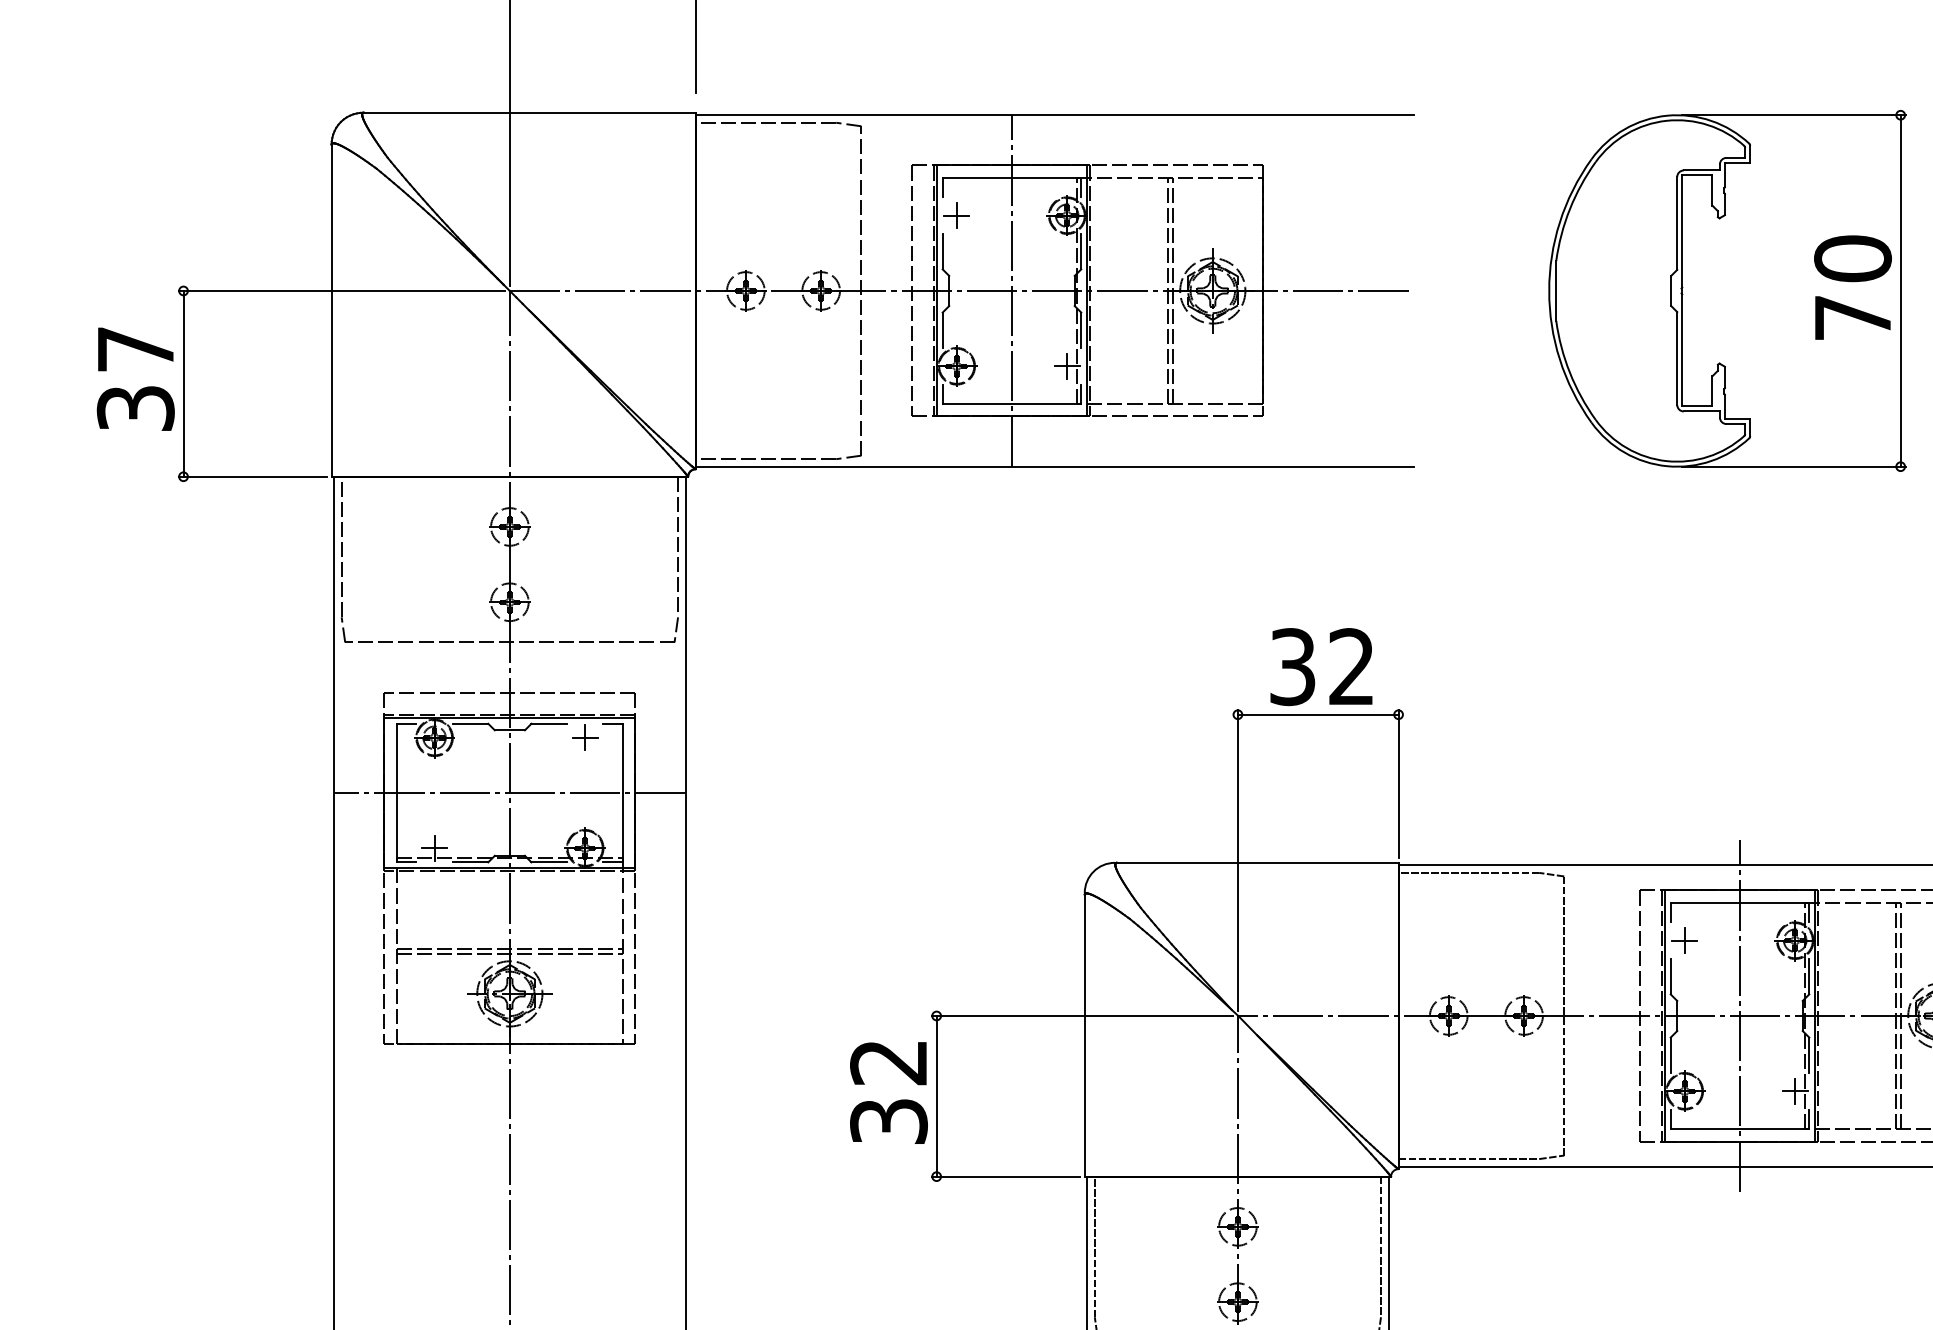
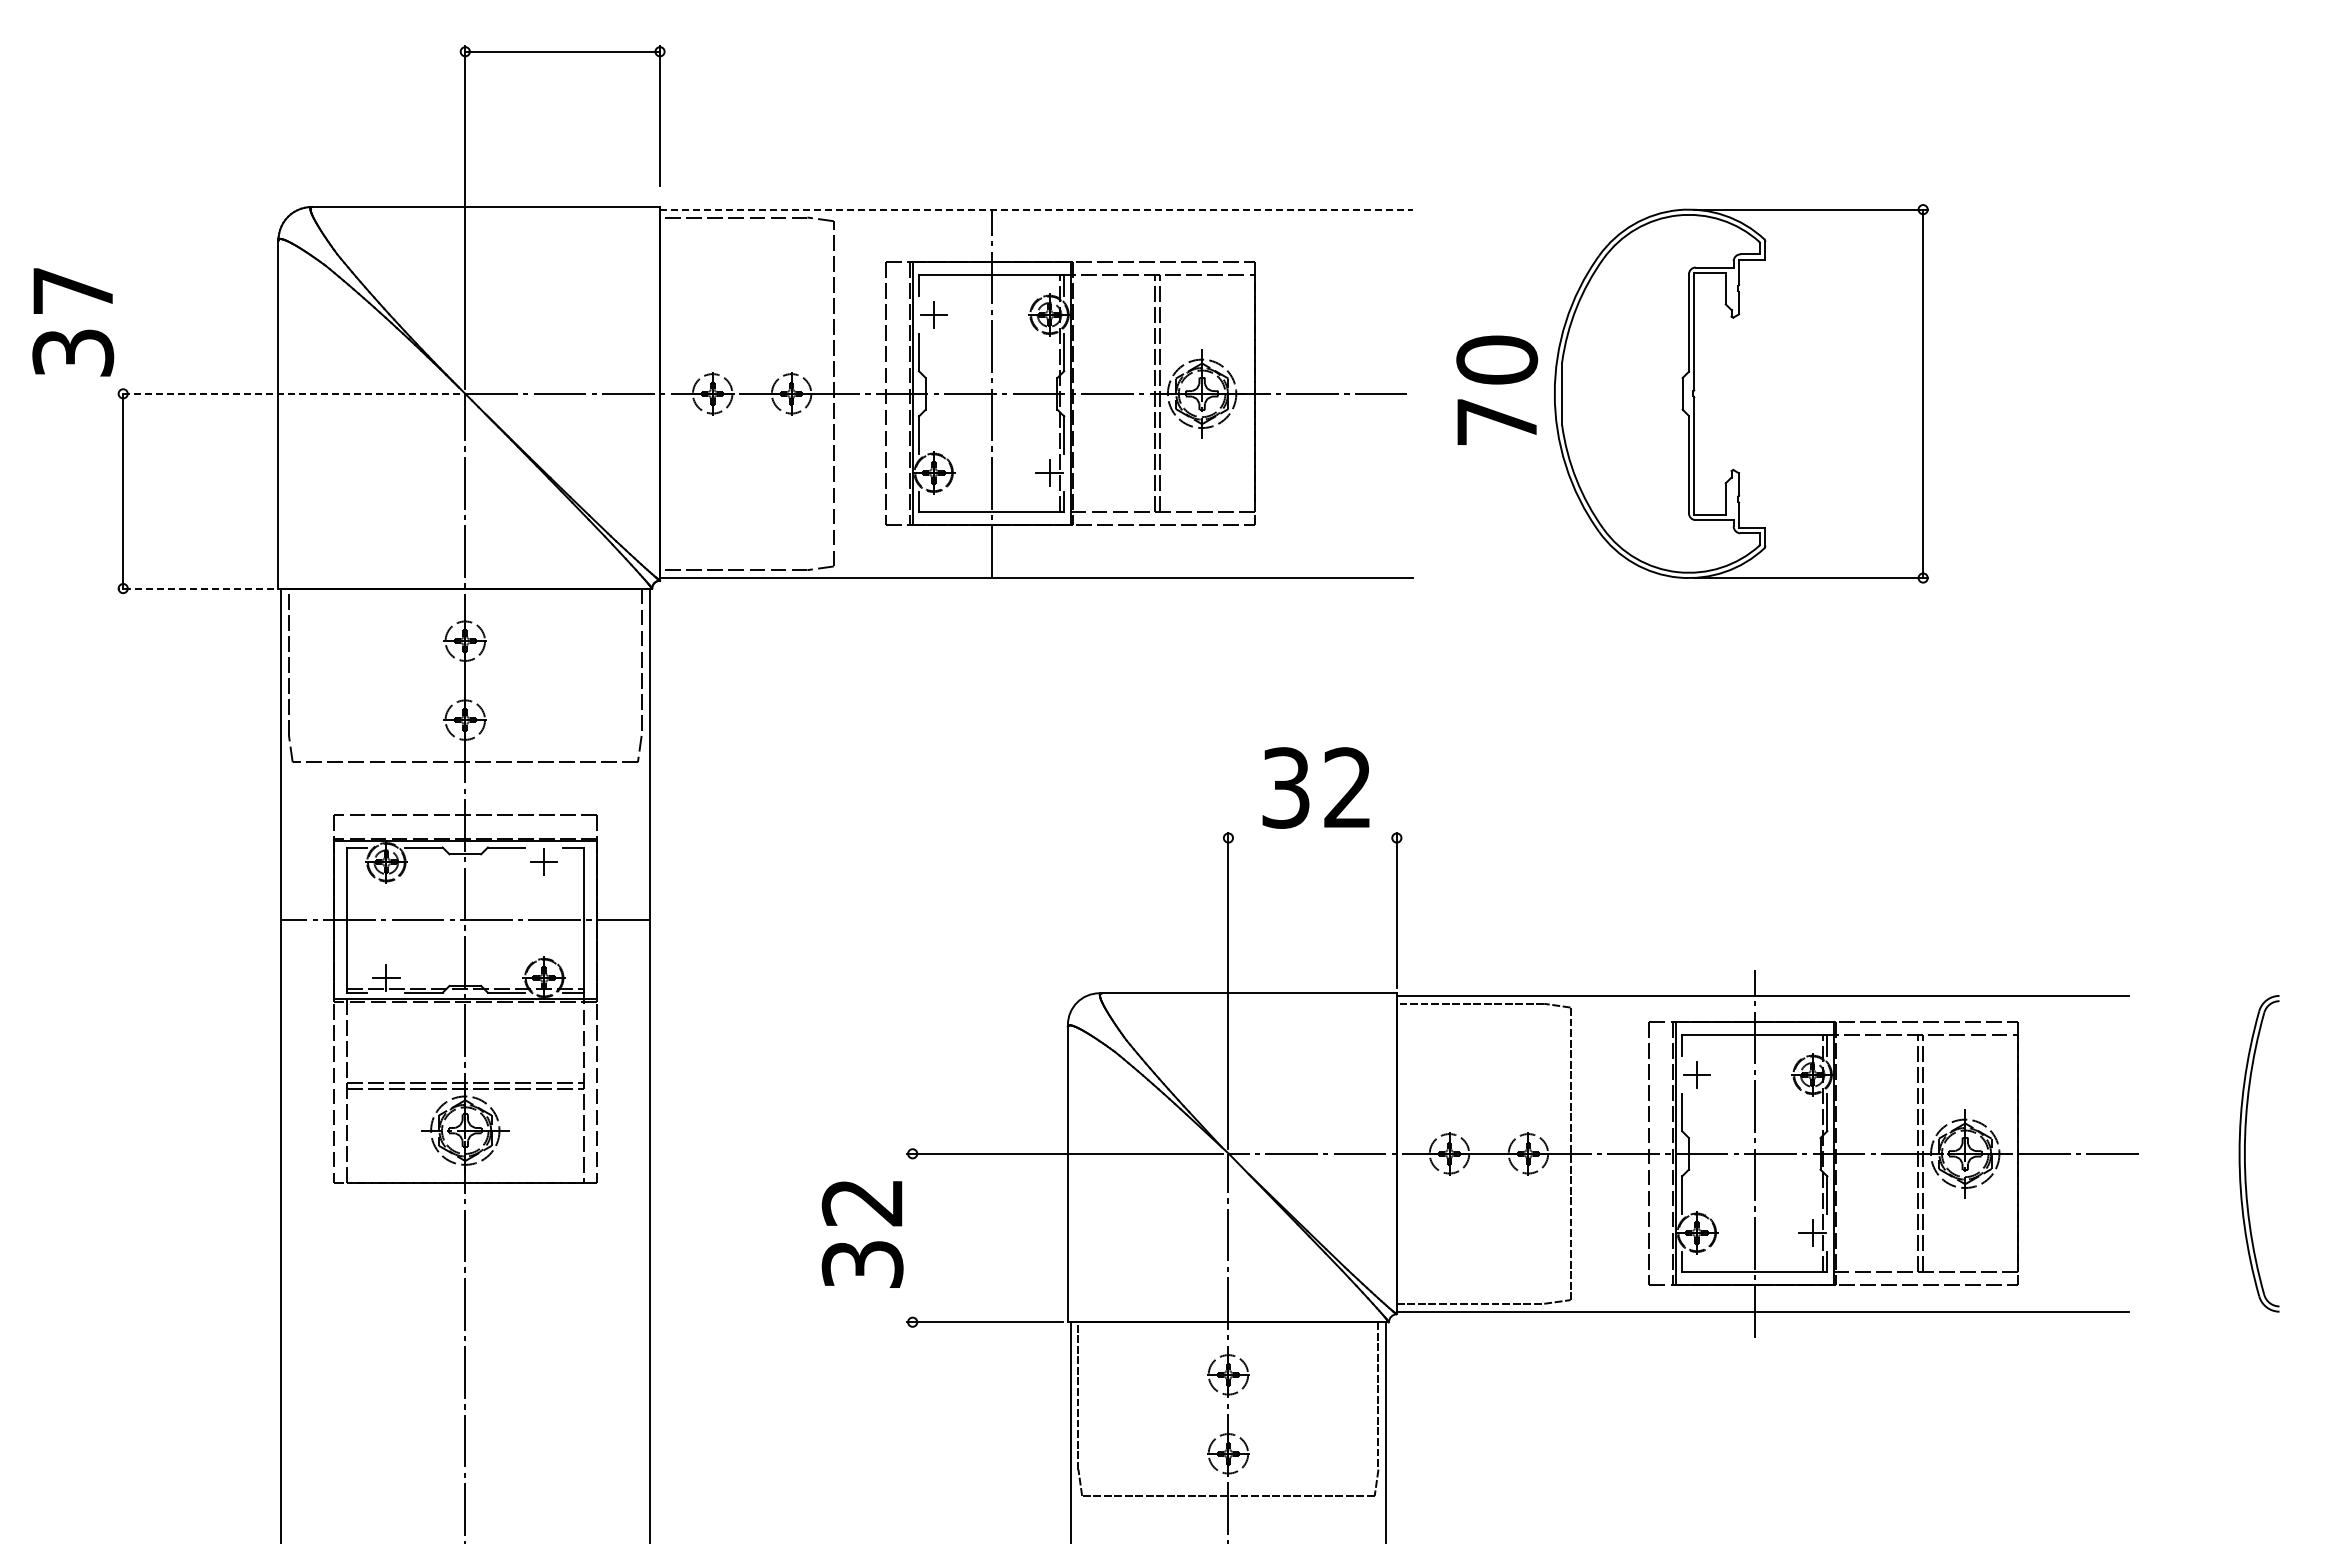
line: (1054, 115) -> (1036, 209), solid -> dashed
text: (1853, 286) -> (1497, 389), moved
line: (341, 290) -> (288, 393), solid -> dashed
text: (136, 379) -> (73, 322), moved
line: (252, 476) -> (195, 588), solid -> dashed
line: (1318, 715) -> (1312, 838), removed
line: (936, 1095) -> (912, 1237), removed

